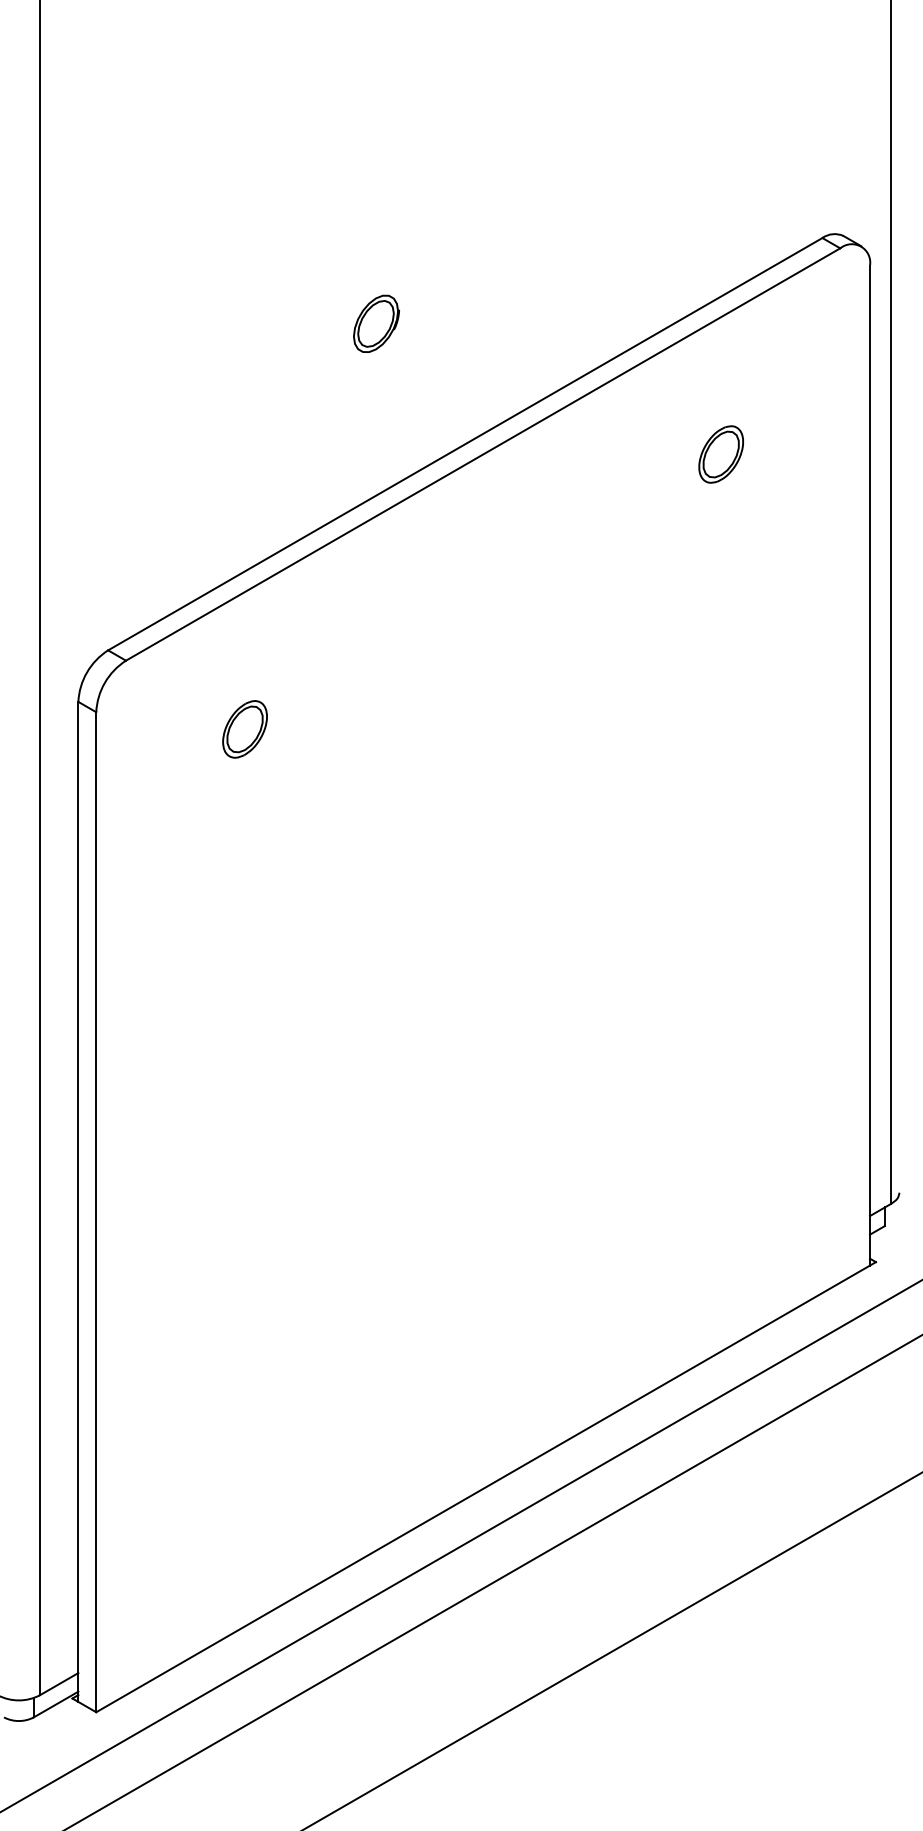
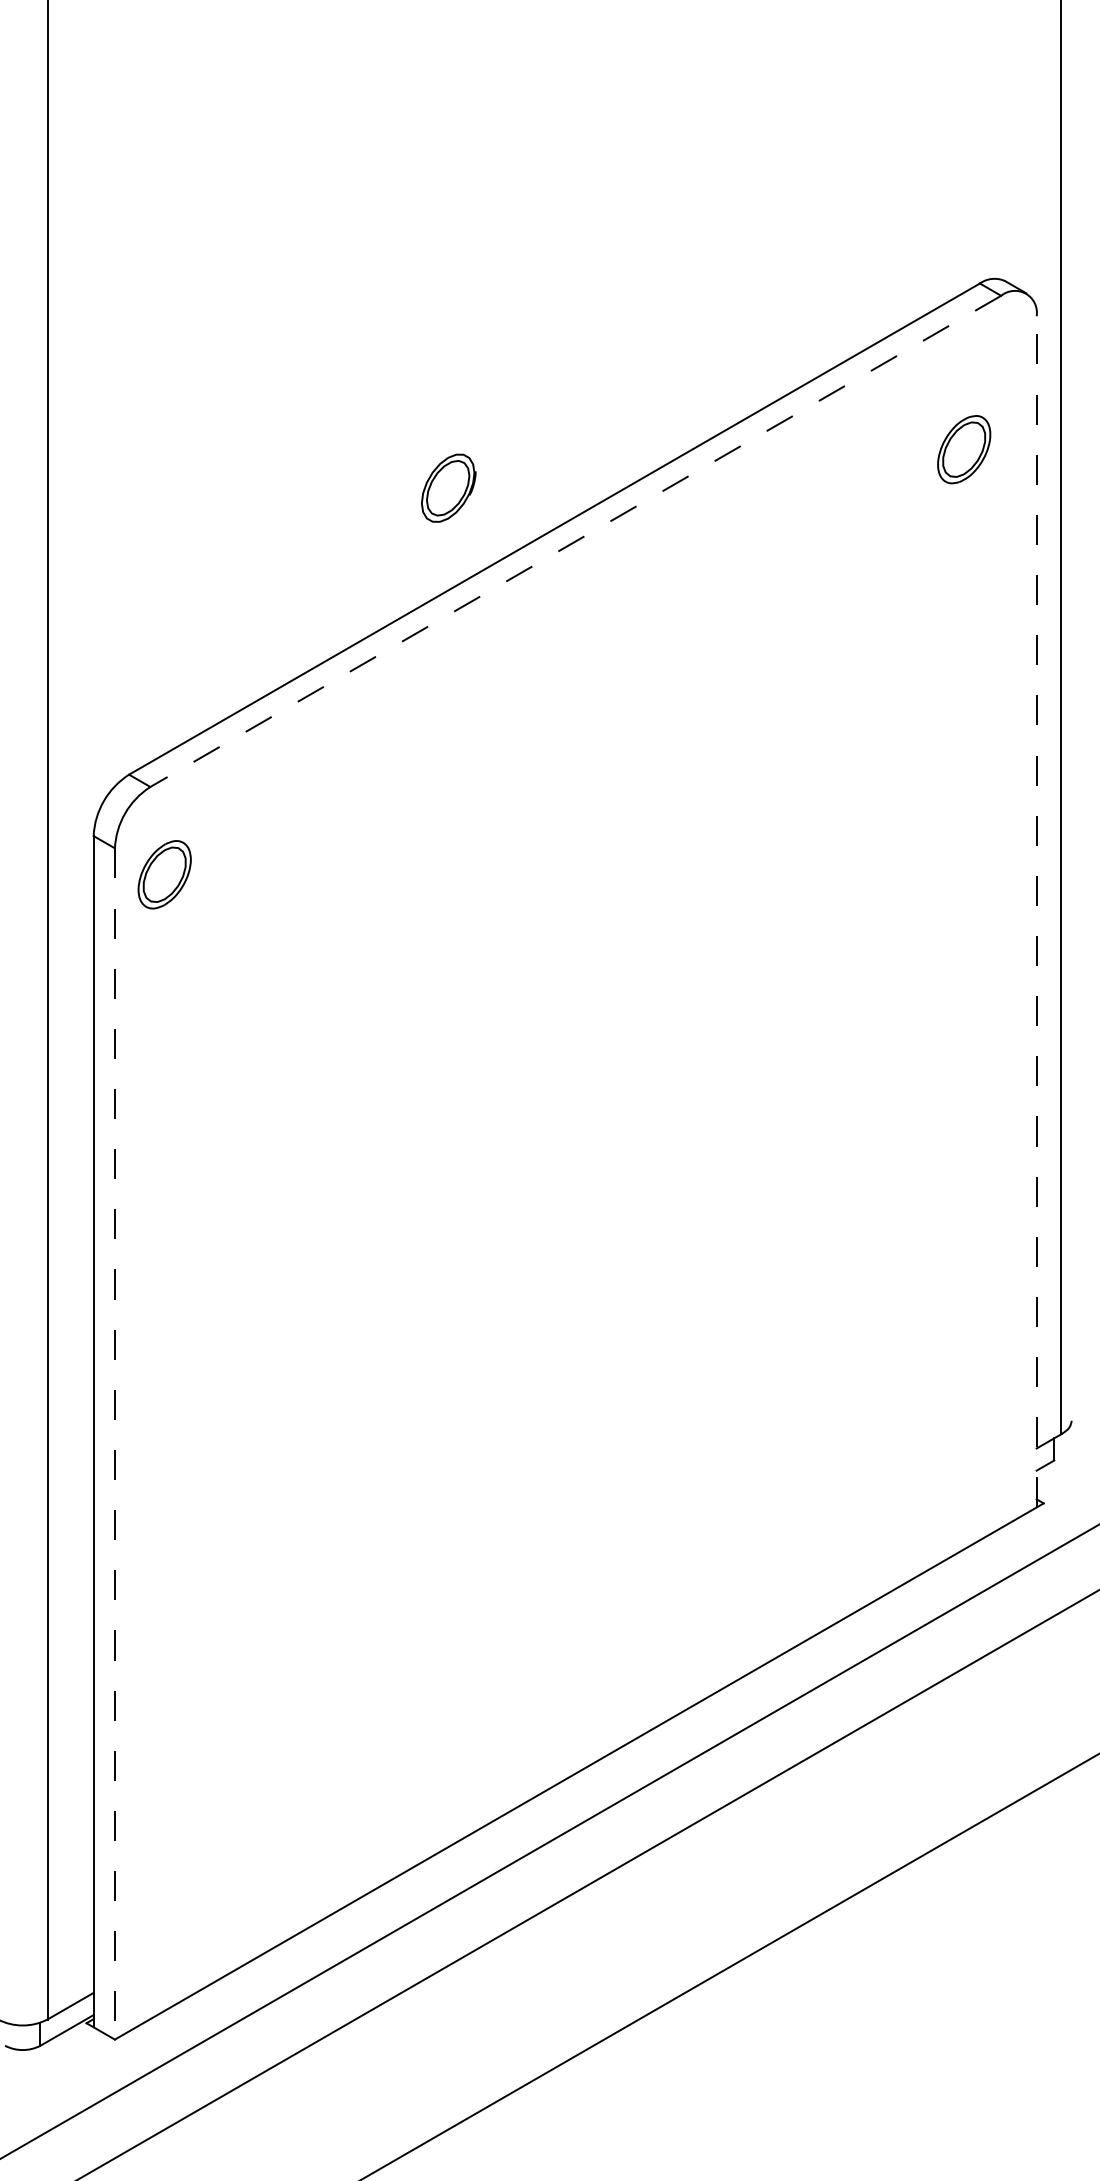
part: (376, 323) -> (448, 487), moved
line: (482, 454) -> (575, 541), solid -> dashed
part: (720, 454) -> (963, 449), moved
part: (244, 729) -> (164, 874), moved
line: (870, 765) -> (1037, 911), solid -> dashed
line: (96, 1212) -> (115, 1444), solid -> dashed

